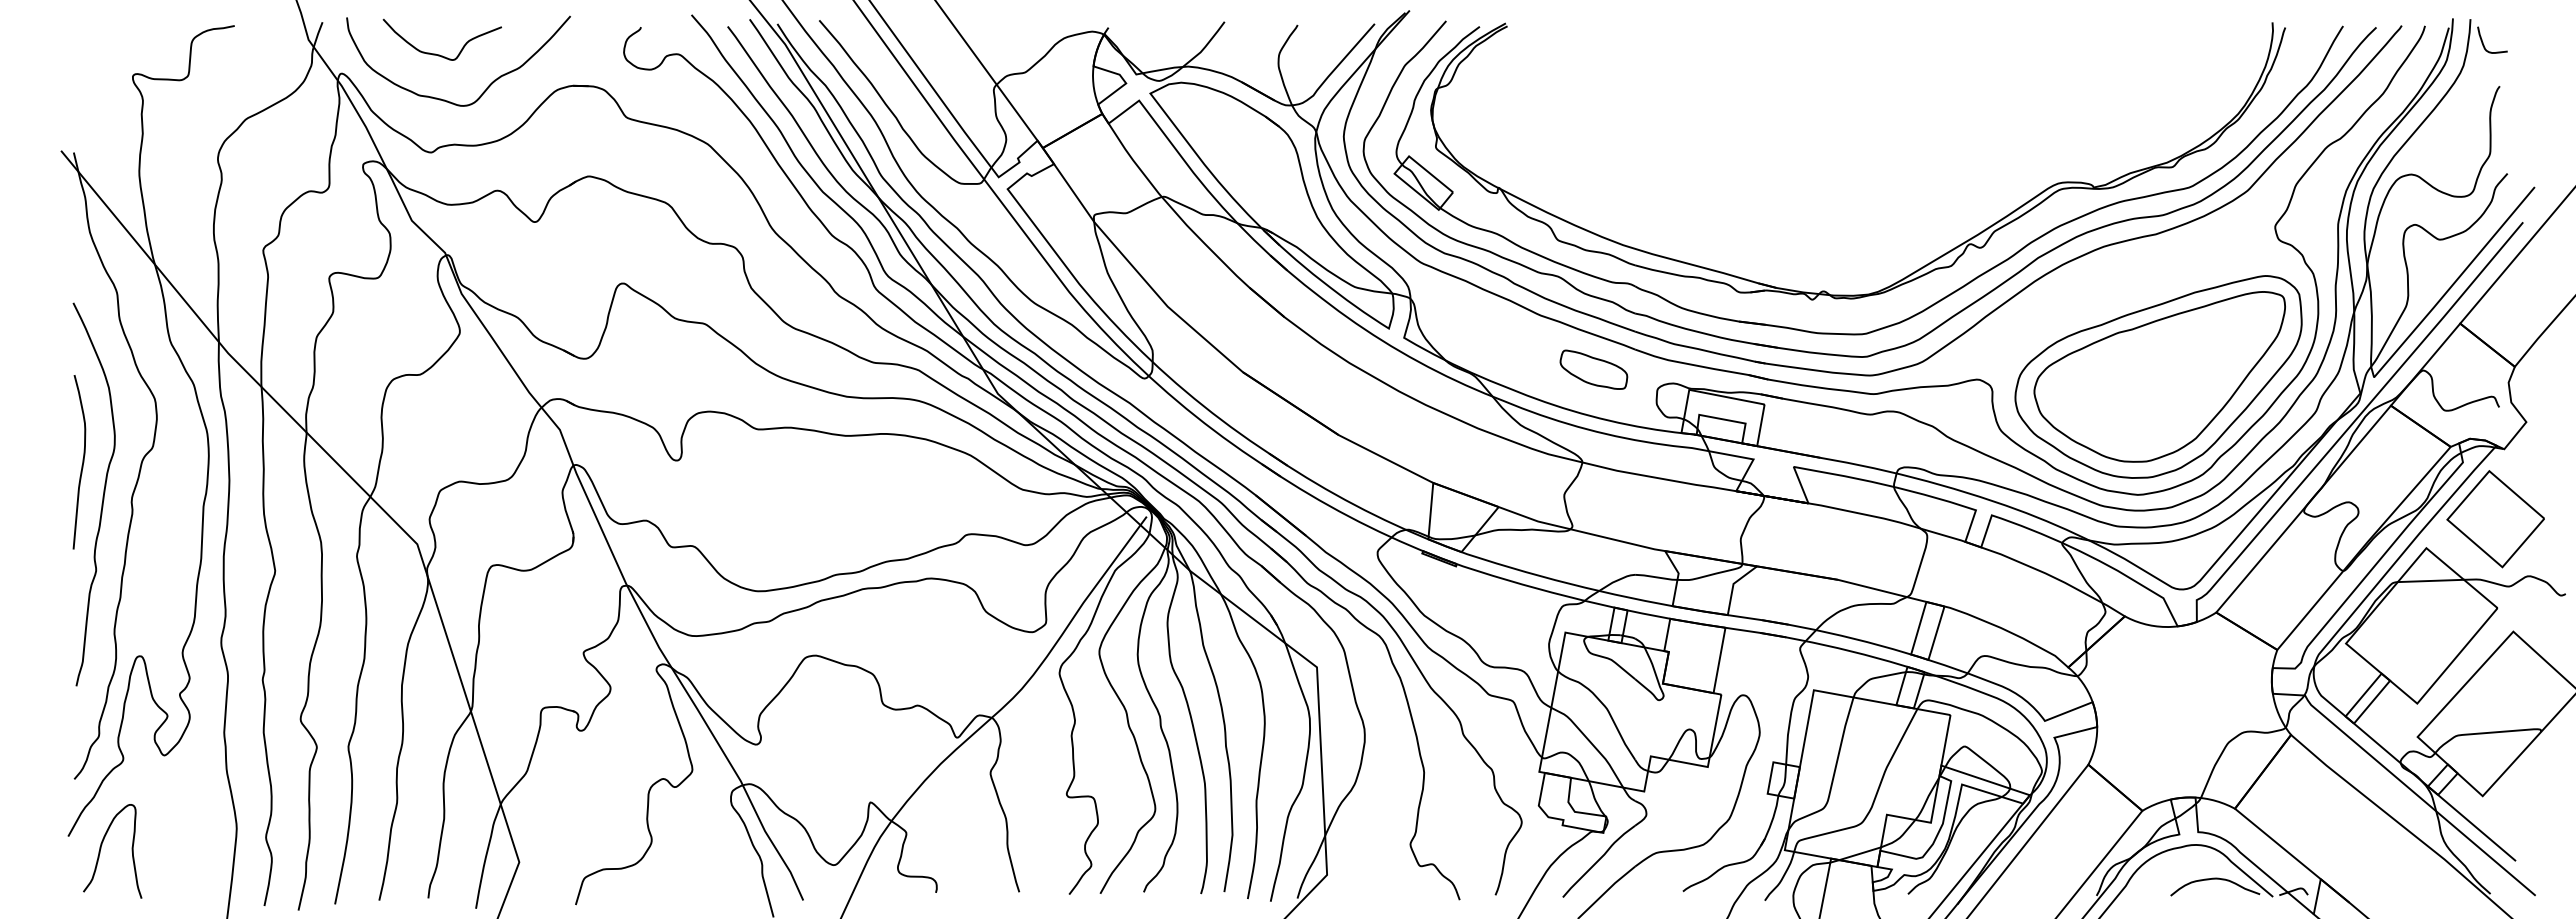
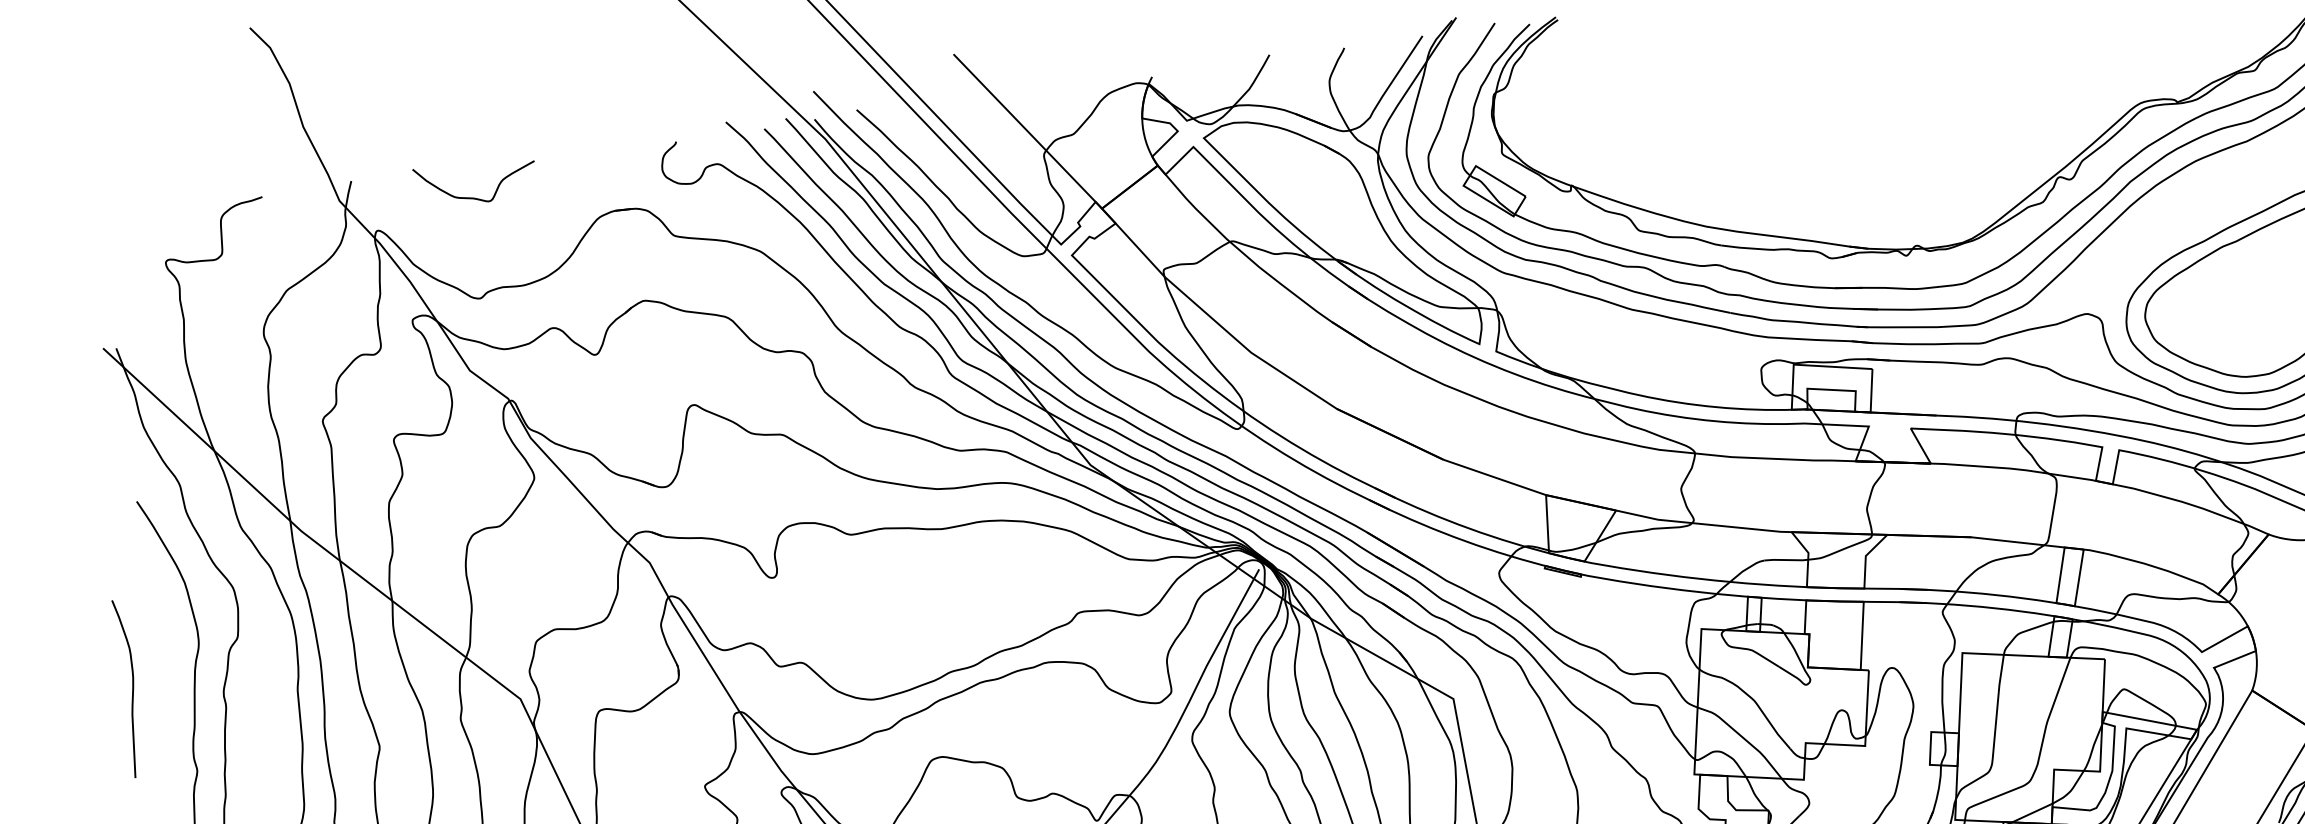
curve: (487, 86) -> (528, 223), removed
part: (1593, 369) -> (1693, 357), removed
curve: (82, 462) -> (132, 688), moved

